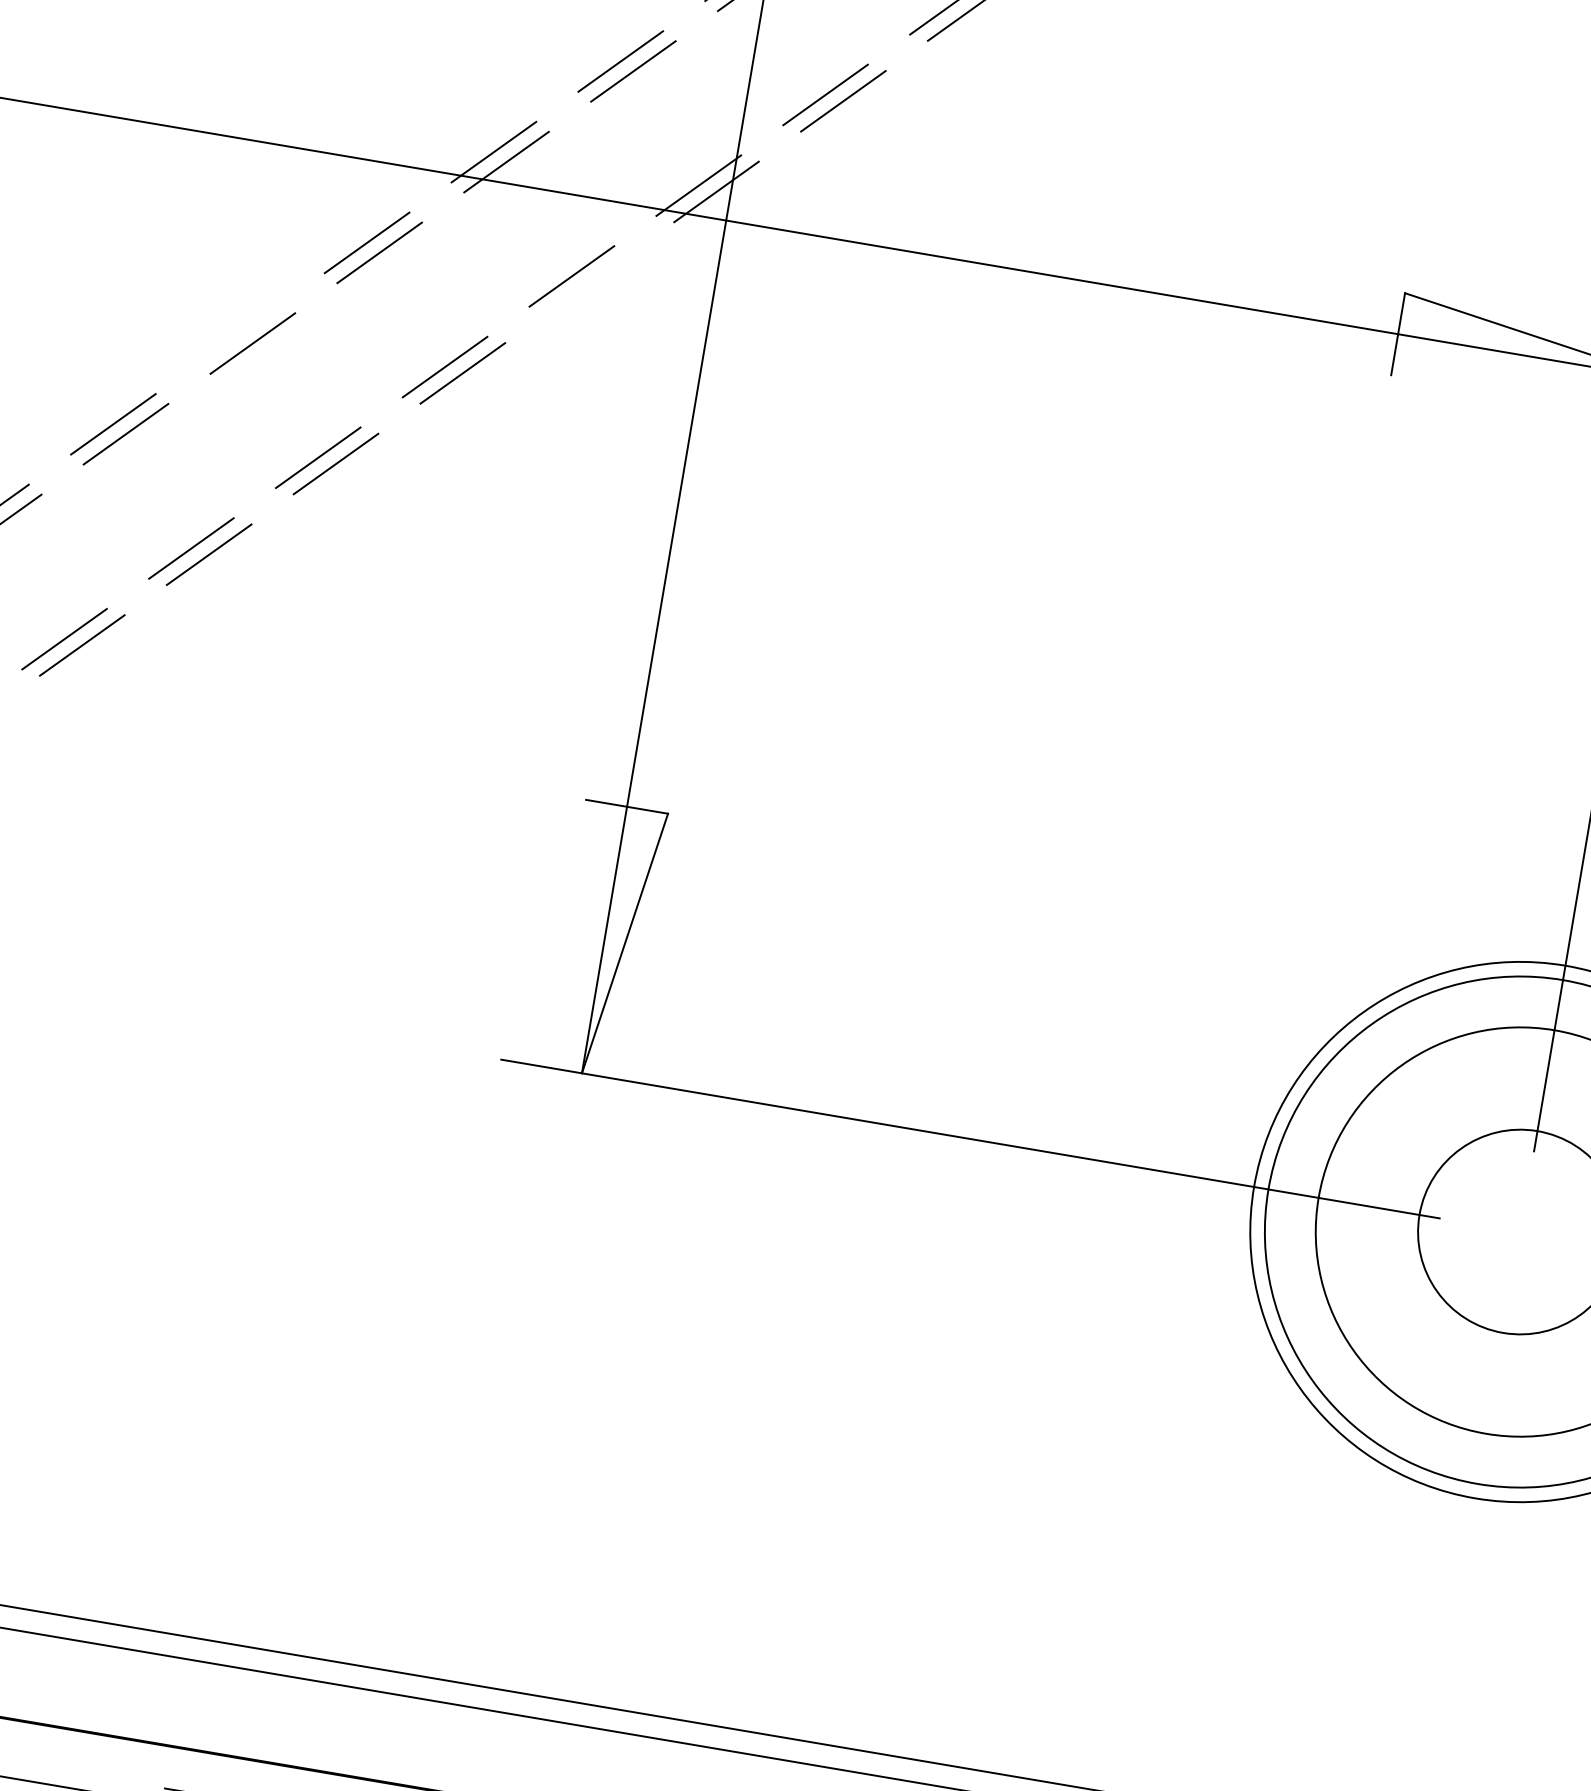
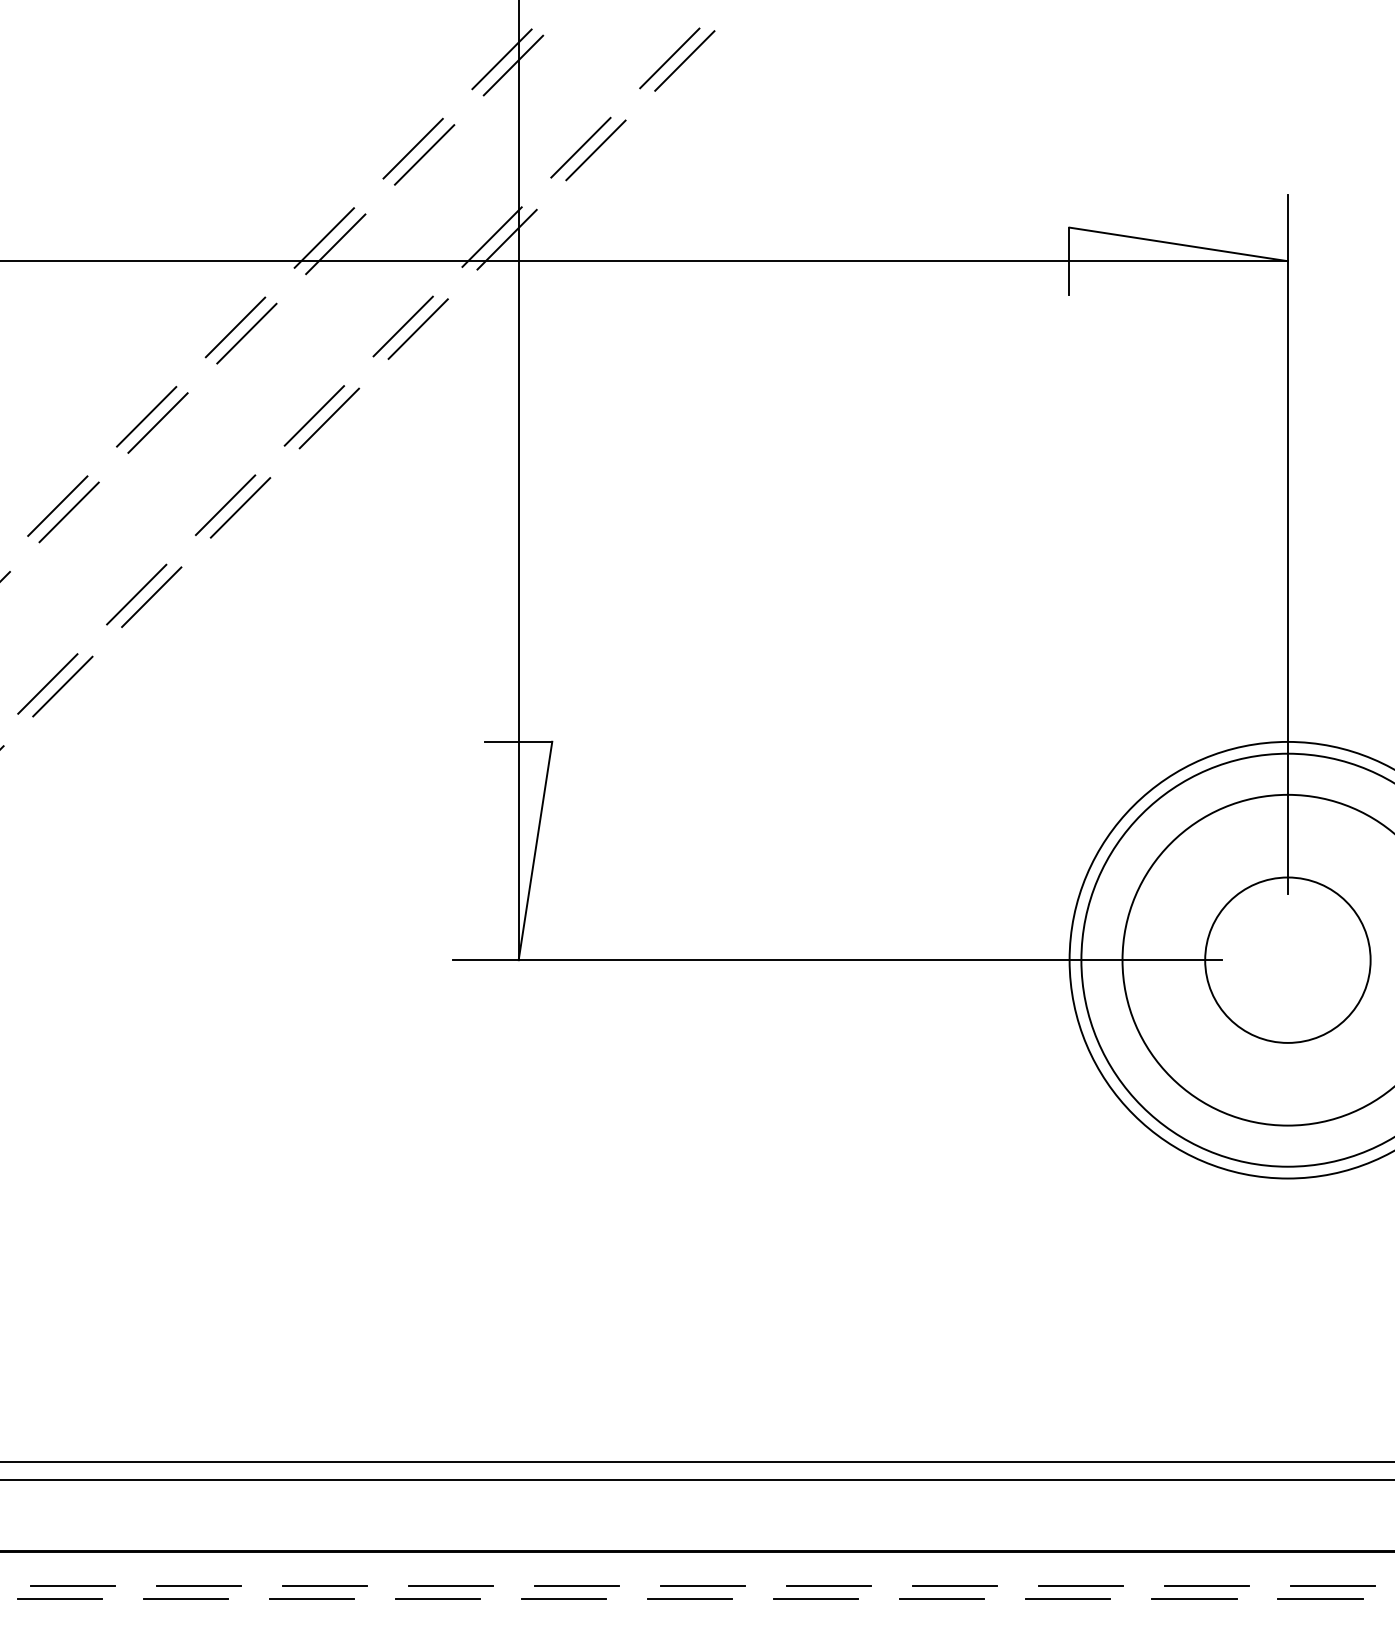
line: (588, 281) -> (417, 328), added
line: (240, 333) -> (146, 416), added
line: (62, 1771) -> (198, 1586), added

